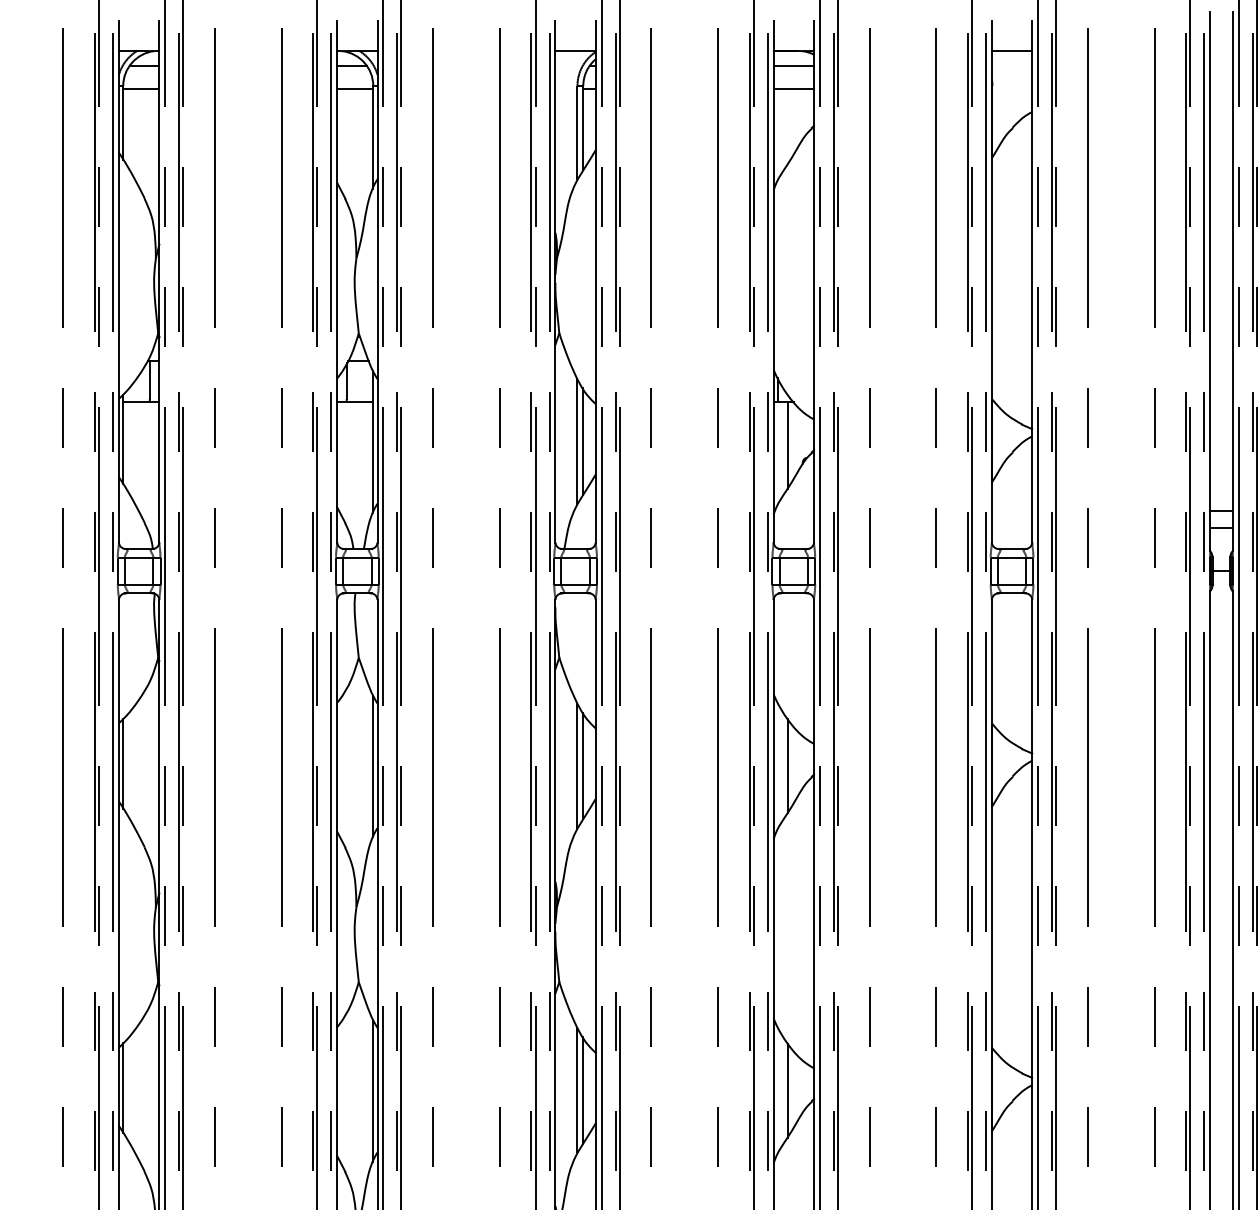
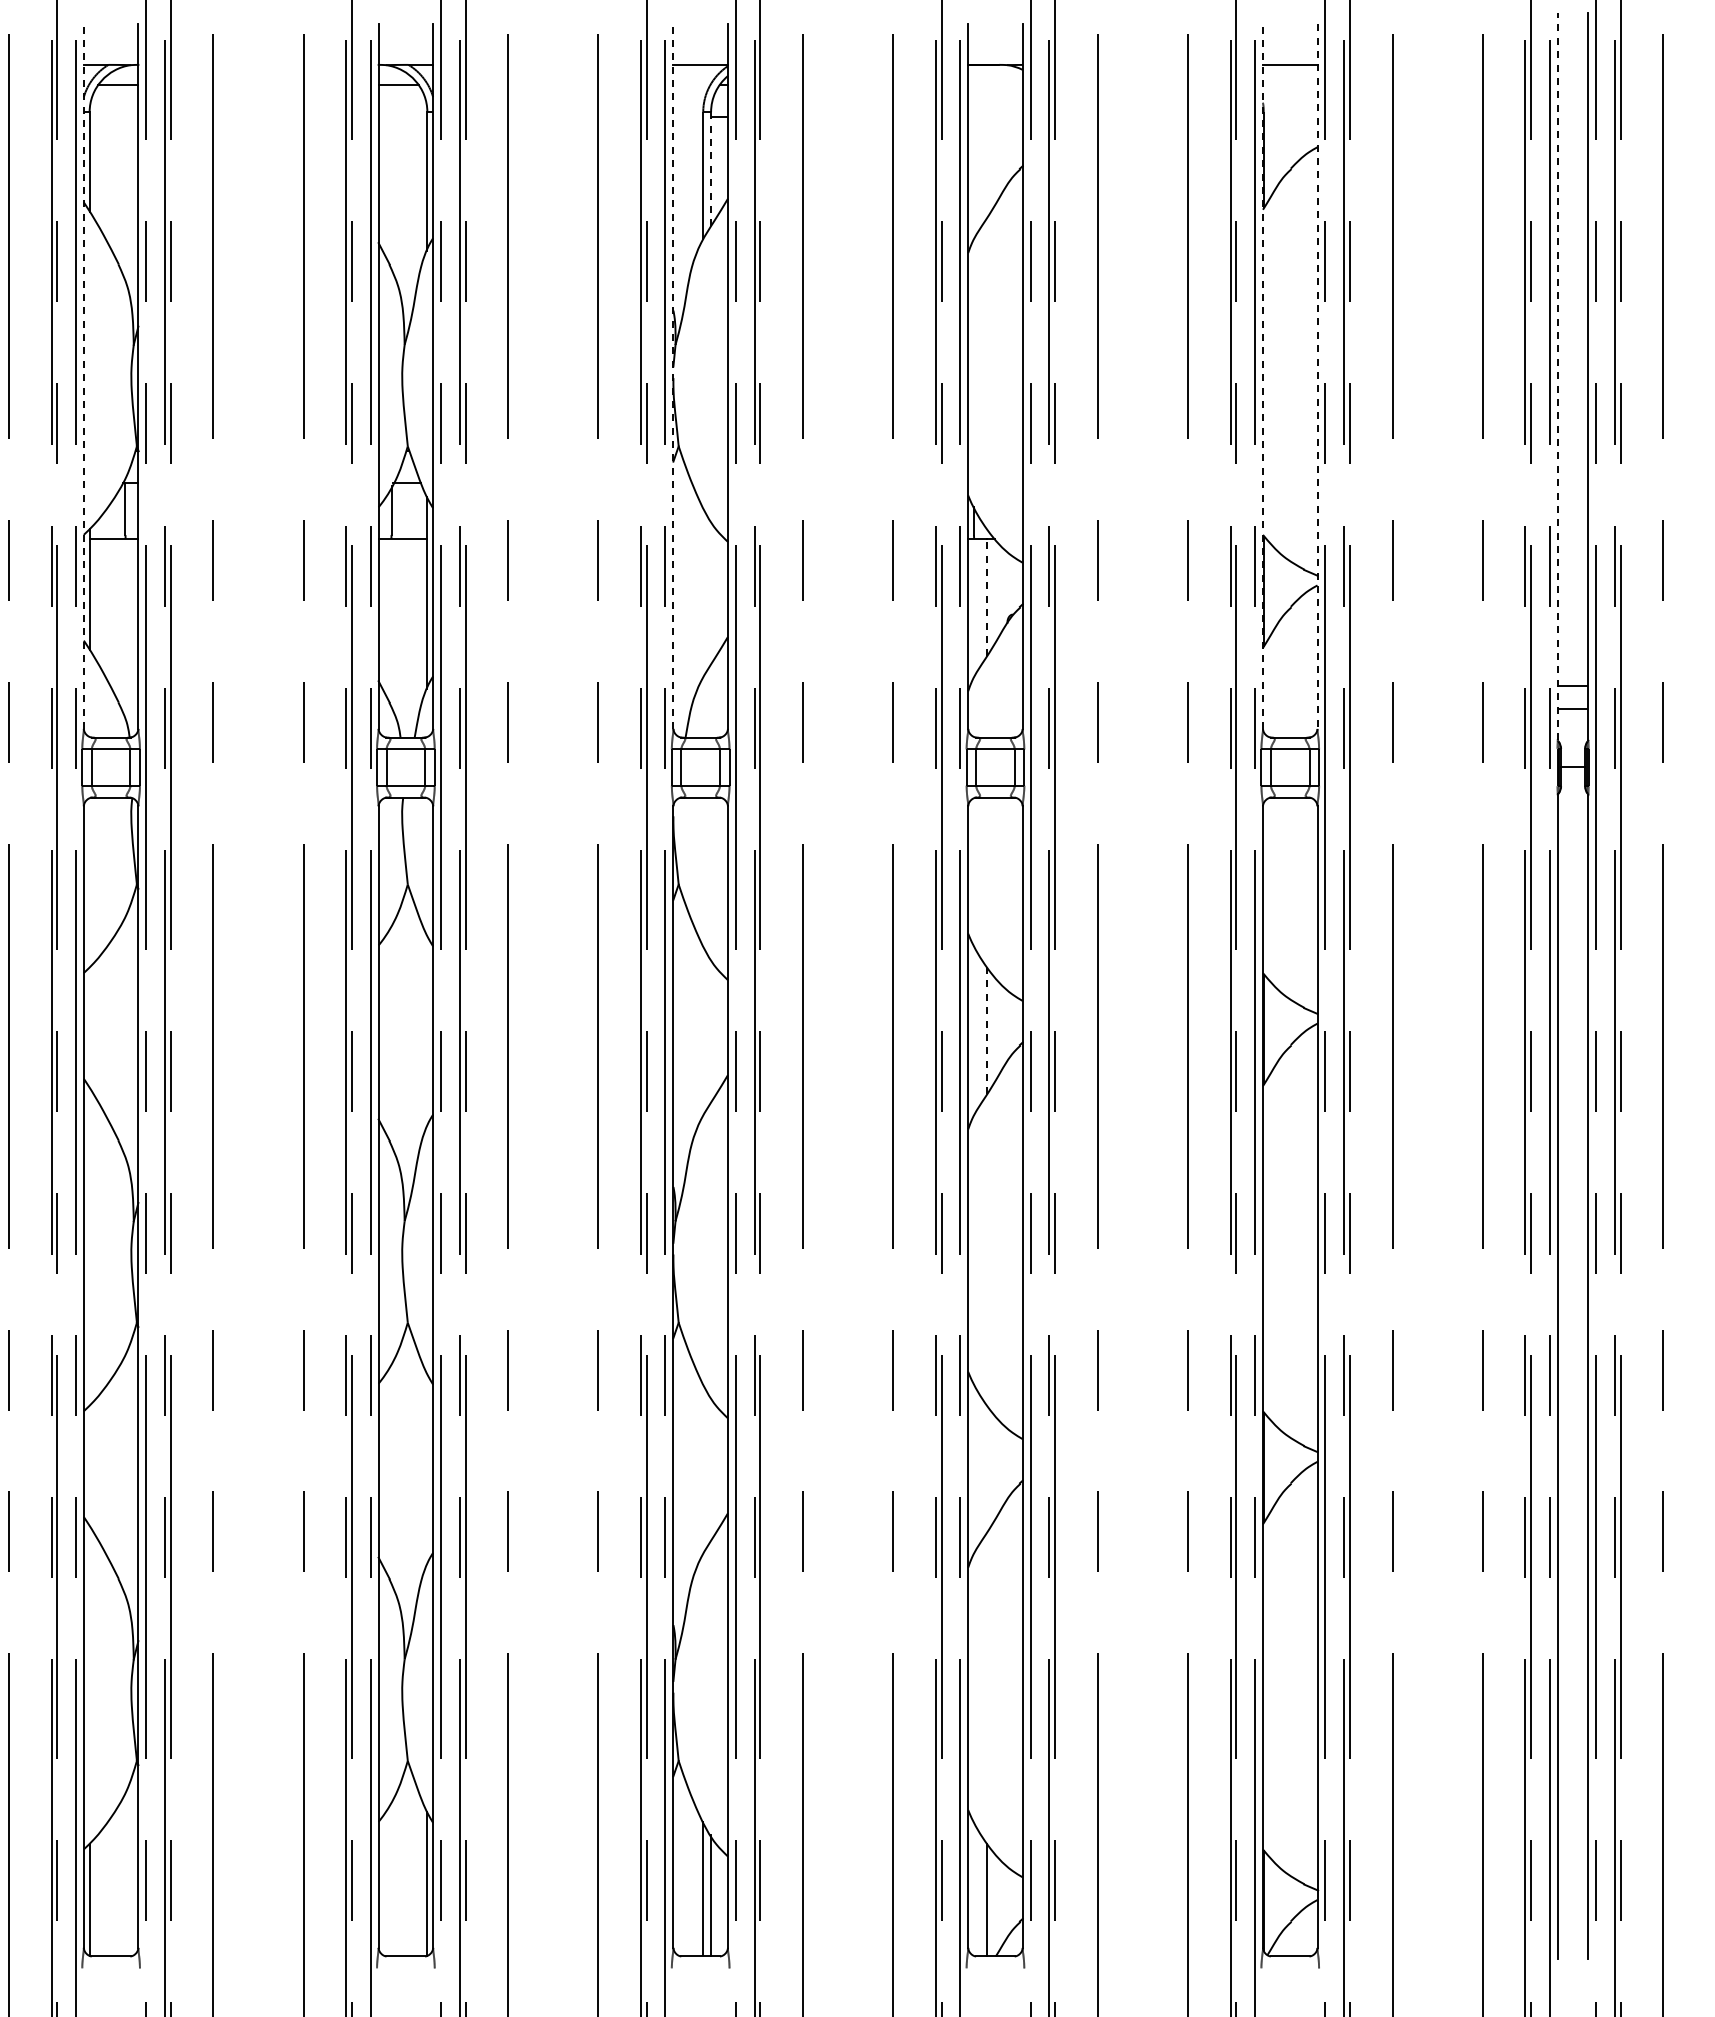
line: (793, 65) -> (995, 84), removed
line: (140, 89) -> (113, 116), removed
line: (354, 89) -> (402, 116), removed
line: (793, 89) -> (995, 116), removed
line: (583, 127) -> (711, 168), solid -> dashed
line: (118, 281) -> (83, 376), solid -> dashed
line: (555, 281) -> (673, 376), solid -> dashed
line: (992, 281) -> (1263, 376), solid -> dashed
line: (1209, 281) -> (1557, 376), solid -> dashed
line: (1032, 282) -> (1317, 377), solid -> dashed
line: (577, 440) -> (703, 591), removed
line: (583, 441) -> (711, 592), removed
line: (787, 445) -> (987, 597), solid -> dashed
line: (123, 763) -> (89, 1027), removed
line: (577, 765) -> (703, 1030), removed
line: (583, 765) -> (711, 1030), removed
line: (787, 765) -> (987, 1030), solid -> dashed
line: (373, 766) -> (427, 1031), removed
line: (123, 1087) -> (89, 1465), removed
line: (373, 1090) -> (427, 1469), removed
line: (577, 1090) -> (703, 1468), removed
line: (583, 1090) -> (711, 1468), removed
line: (787, 1090) -> (987, 1468), removed

